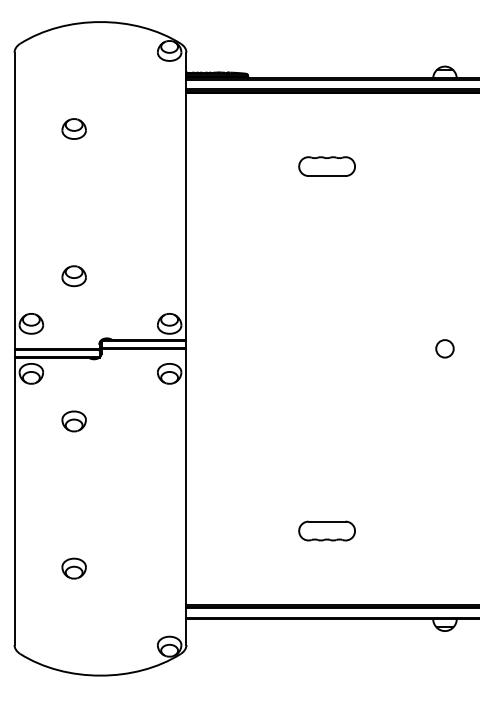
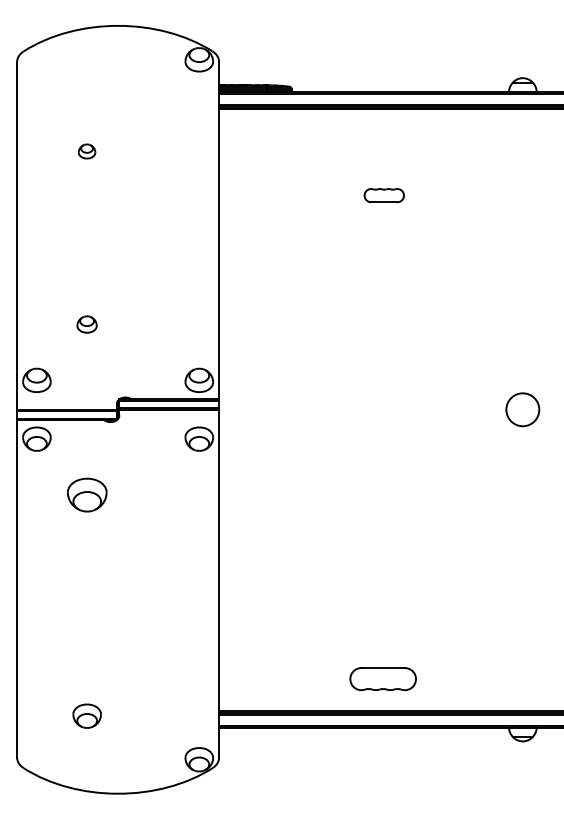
part: (73, 128) -> (86, 150), size x0.6
part: (326, 166) -> (383, 195), size x0.6
part: (73, 276) -> (86, 324), size x0.7
circle: (444, 348) -> (522, 409), size x1.6
part: (73, 421) -> (86, 495), size x1.4
part: (326, 530) -> (382, 678), moved
part: (73, 568) -> (86, 716), moved

